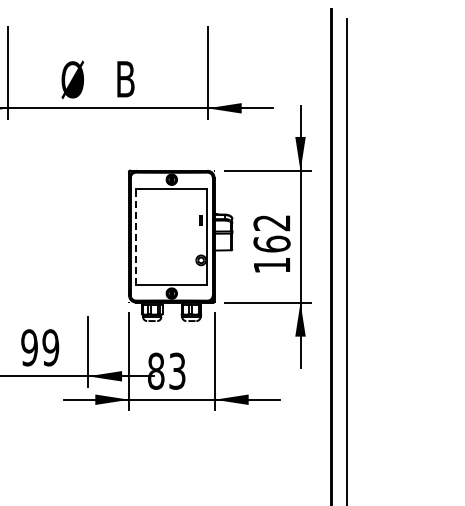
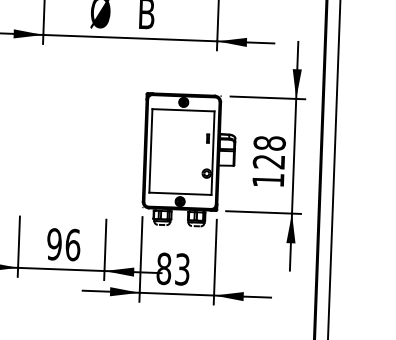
text: (271, 233) -> (268, 152), 162 -> 128
line: (136, 236) -> (151, 150), dashed -> solid
text: (50, 347) -> (72, 244), 99 -> 96

